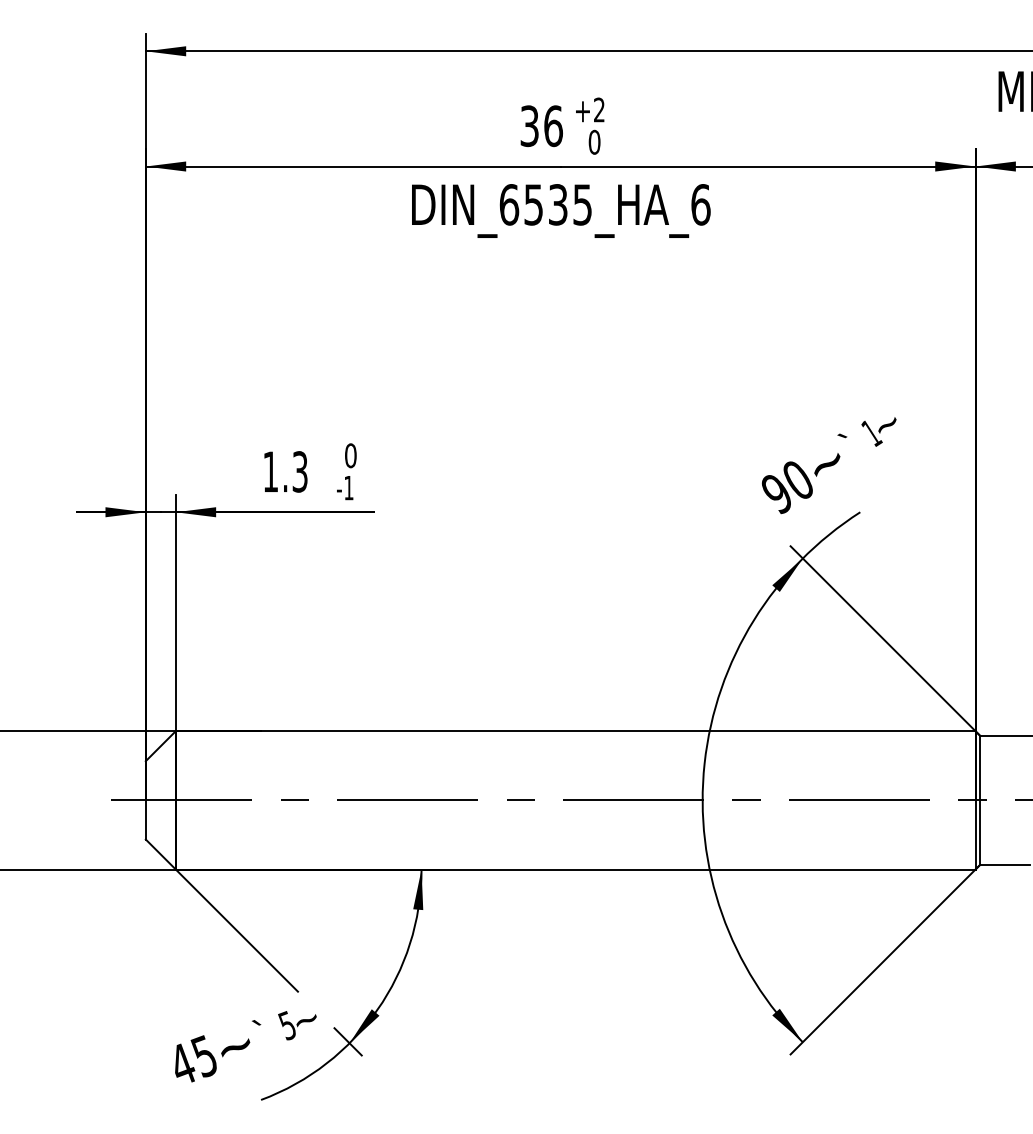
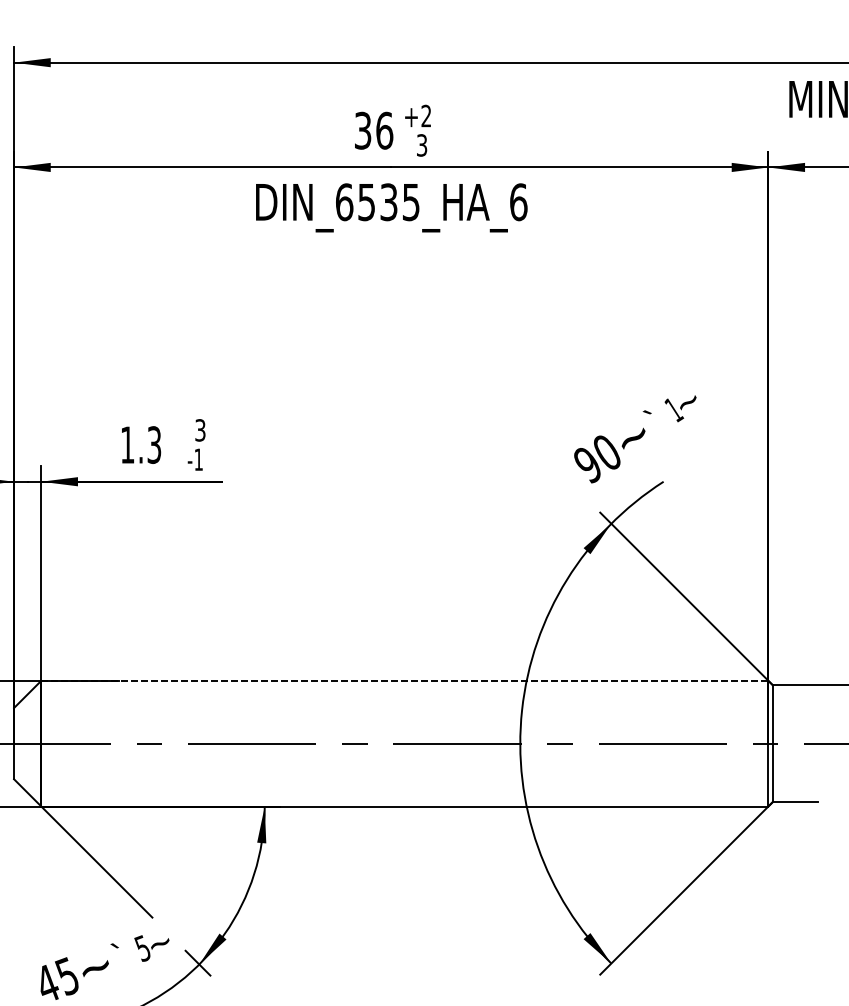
text: (594, 141) -> (421, 144), 0 -> 3
text: (350, 455) -> (200, 430), 0 -> 3
line: (575, 731) -> (404, 681), solid -> dashed

